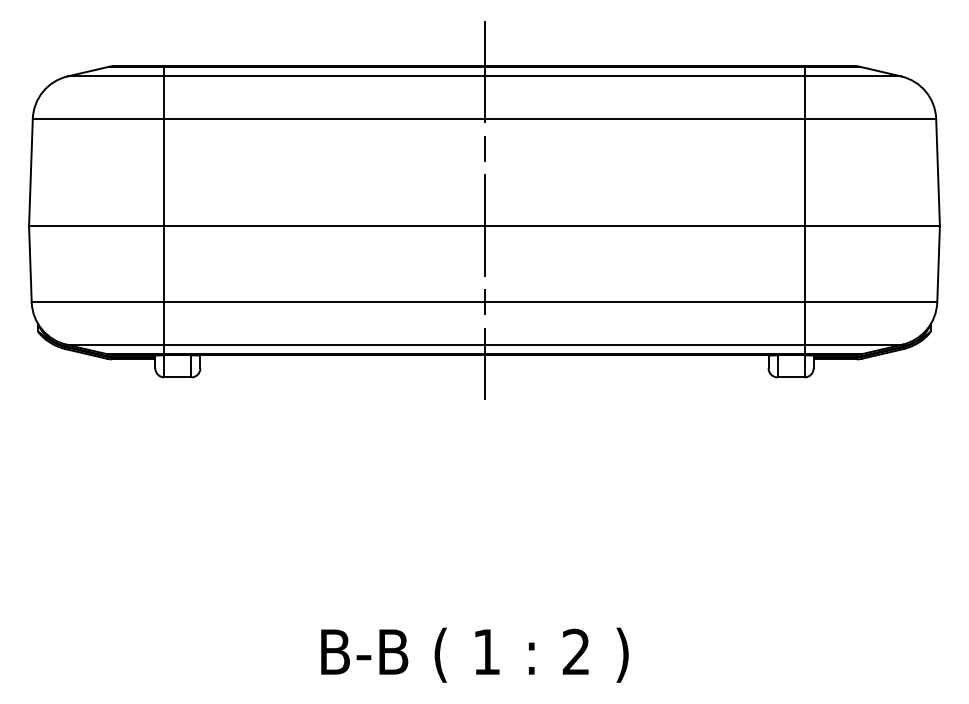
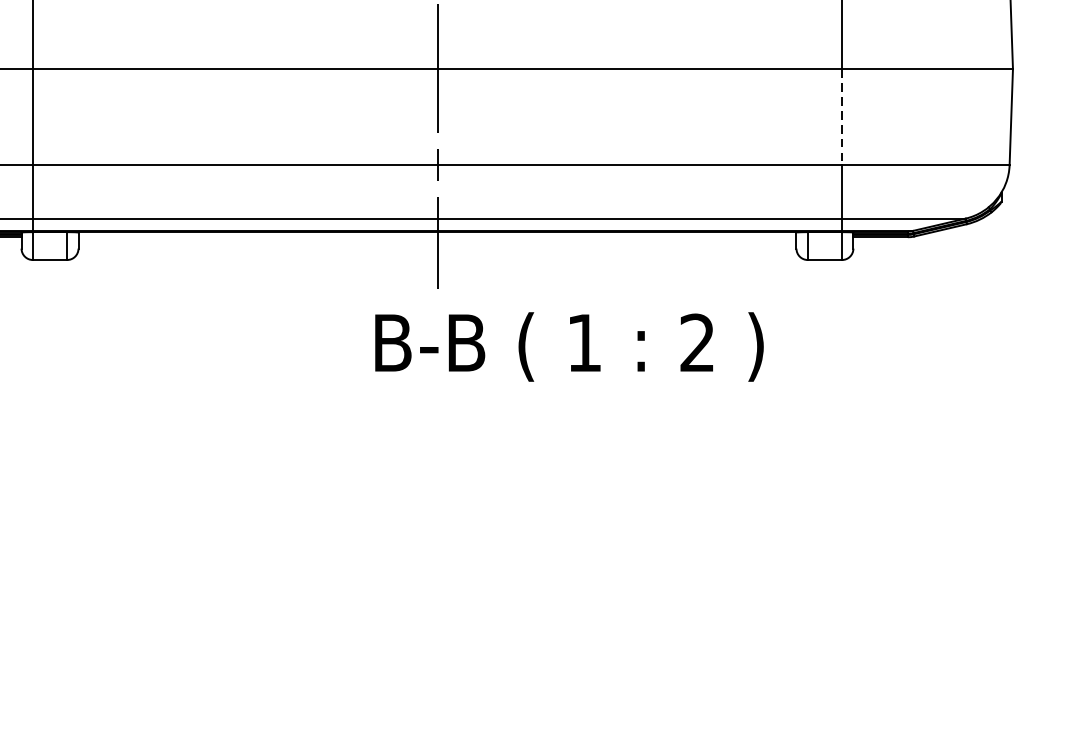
line: (804, 264) -> (841, 117), solid -> dashed
text: (474, 654) -> (568, 346), moved

